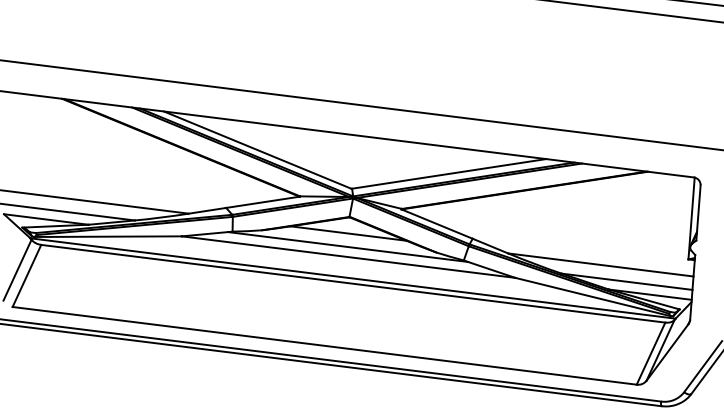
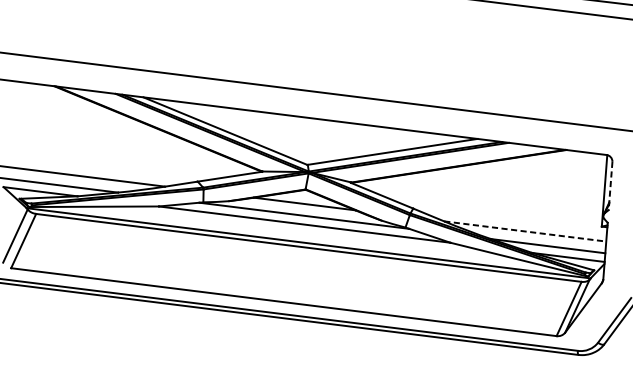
line: (698, 212) -> (610, 185), solid -> dashed
line: (601, 265) -> (525, 231), solid -> dashed

